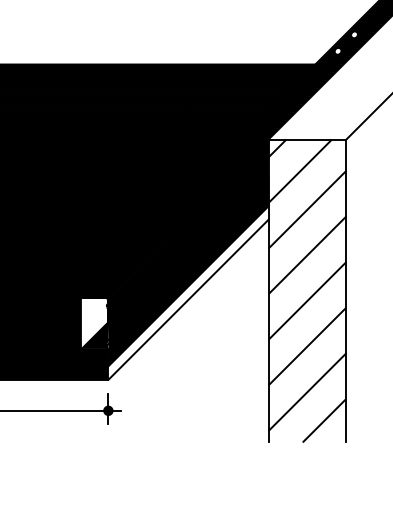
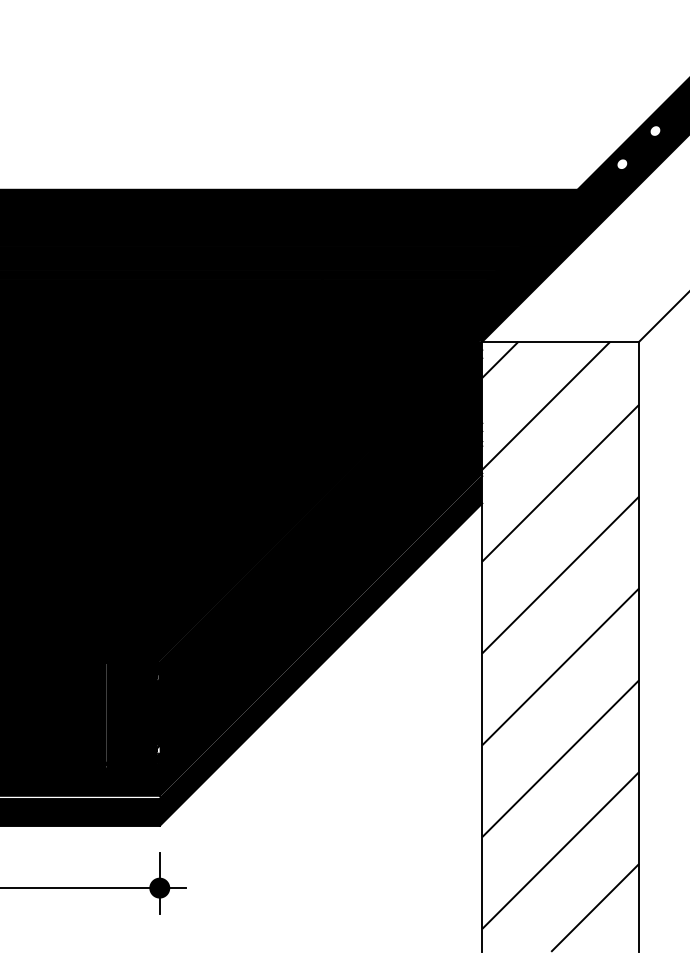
fill: (188, 292) -> (321, 649), added
fill: (94, 323) -> (131, 712), added

